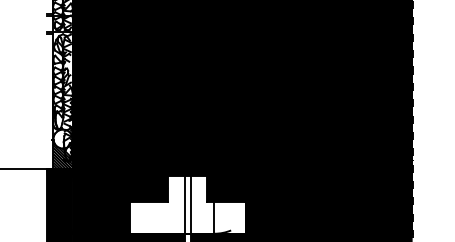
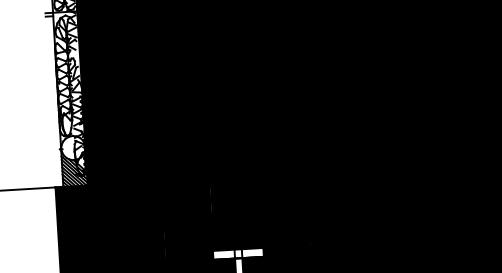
fill: (187, 204) -> (235, 221), added

